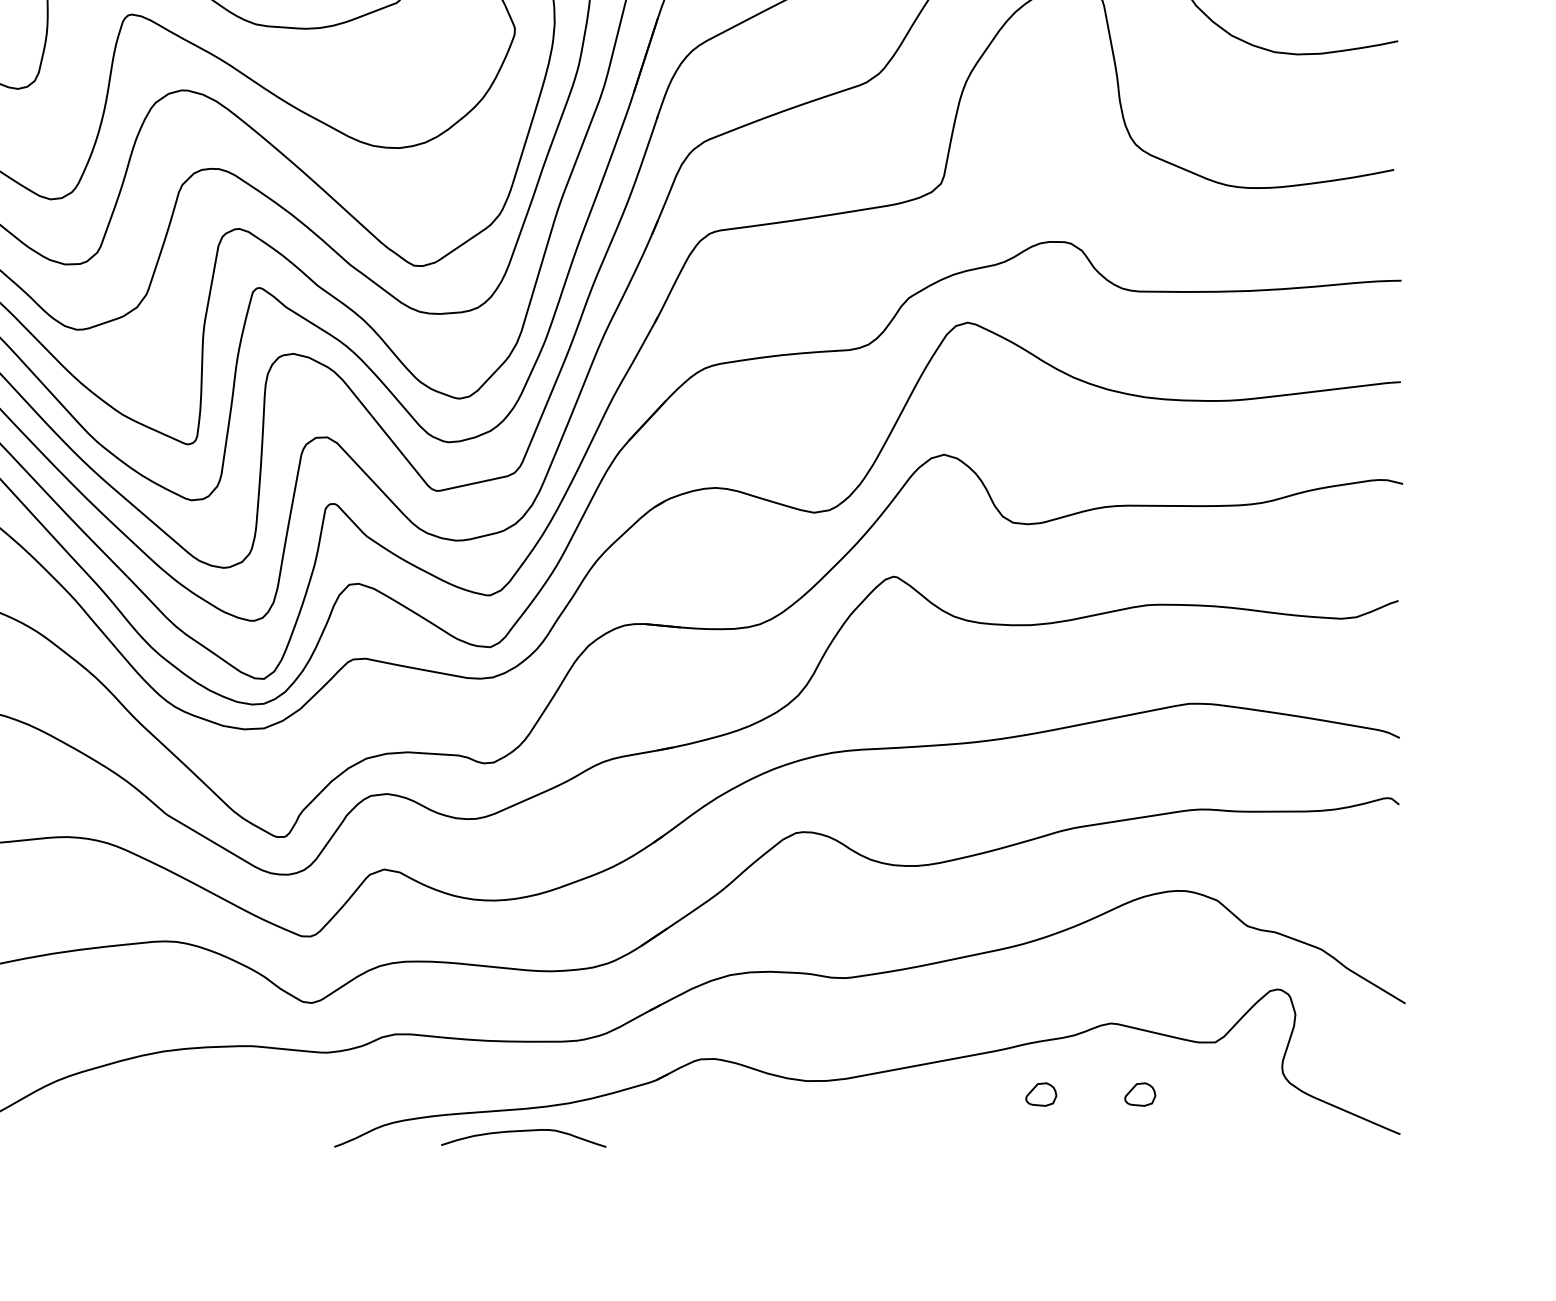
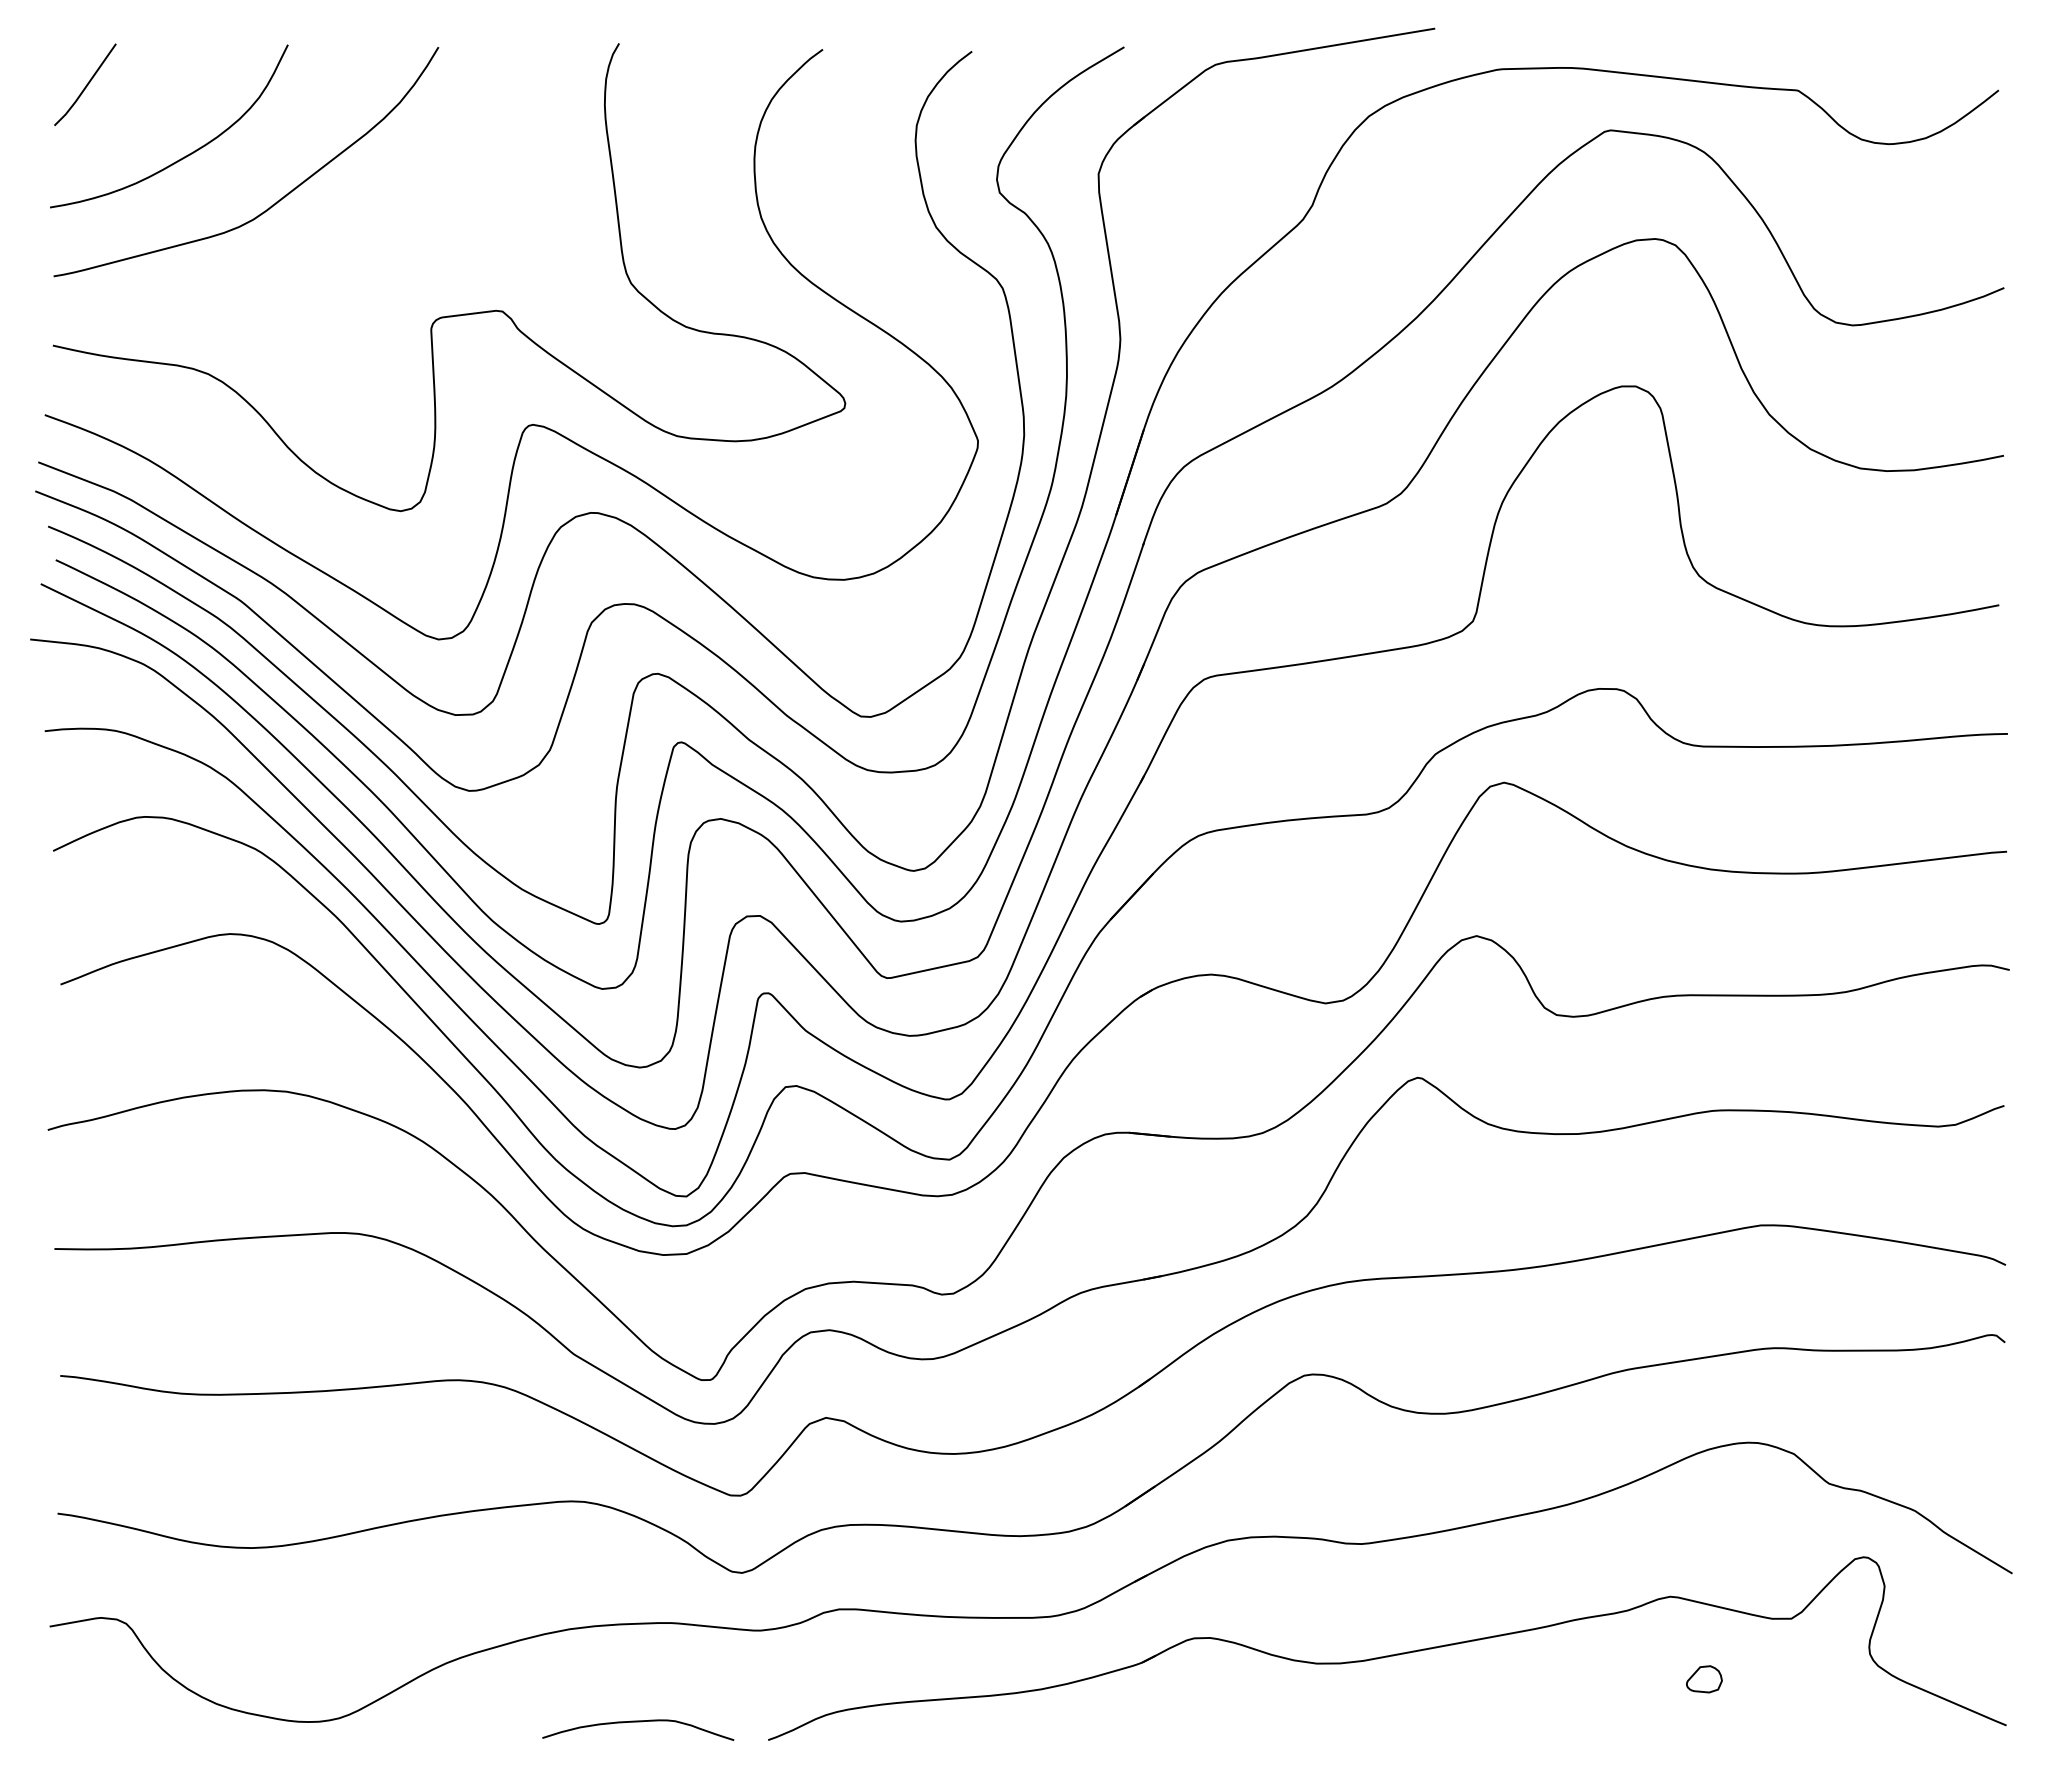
part: (1041, 1094) -> (1589, 1679), removed
curve: (523, 1131) -> (638, 1722), moved

